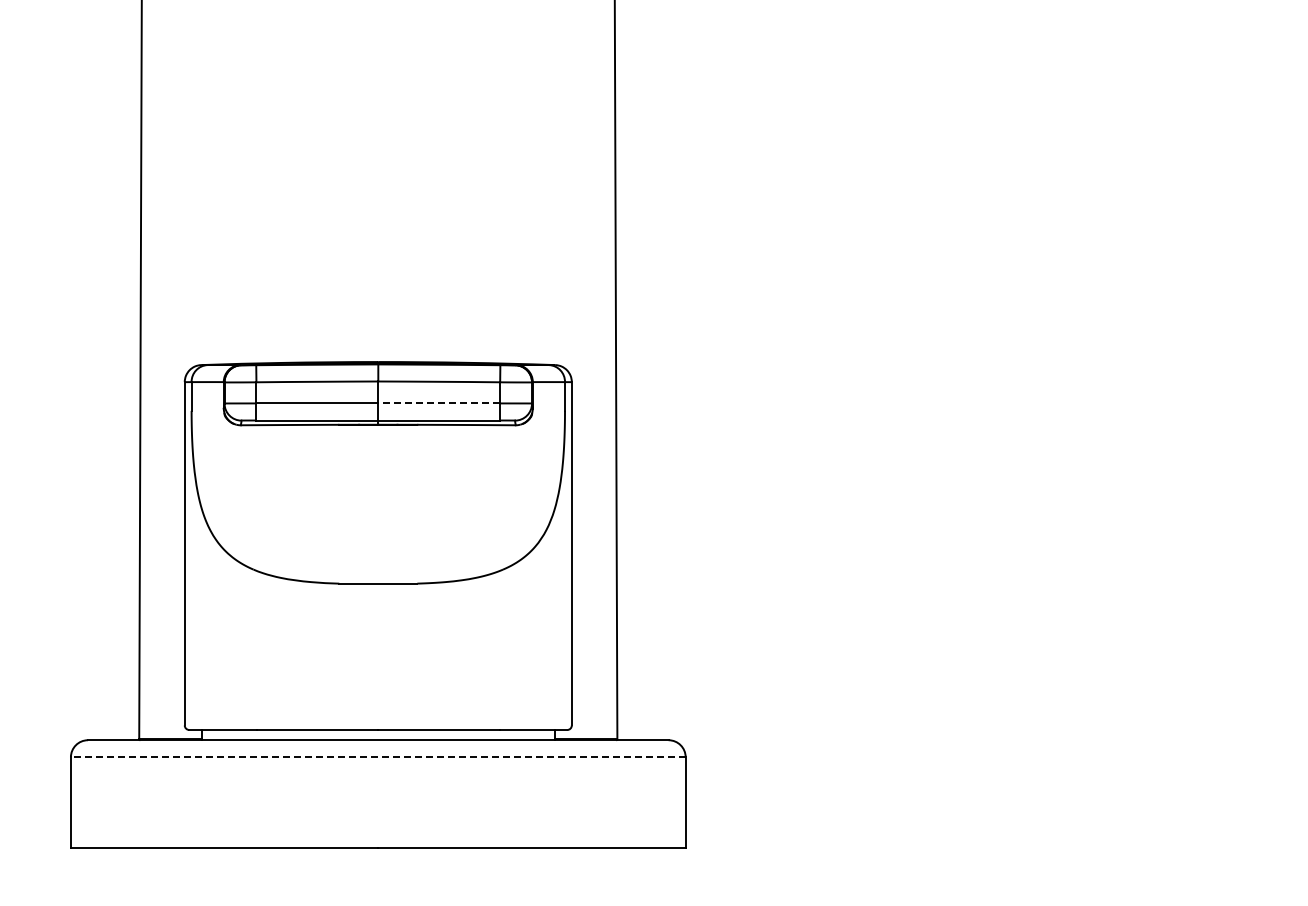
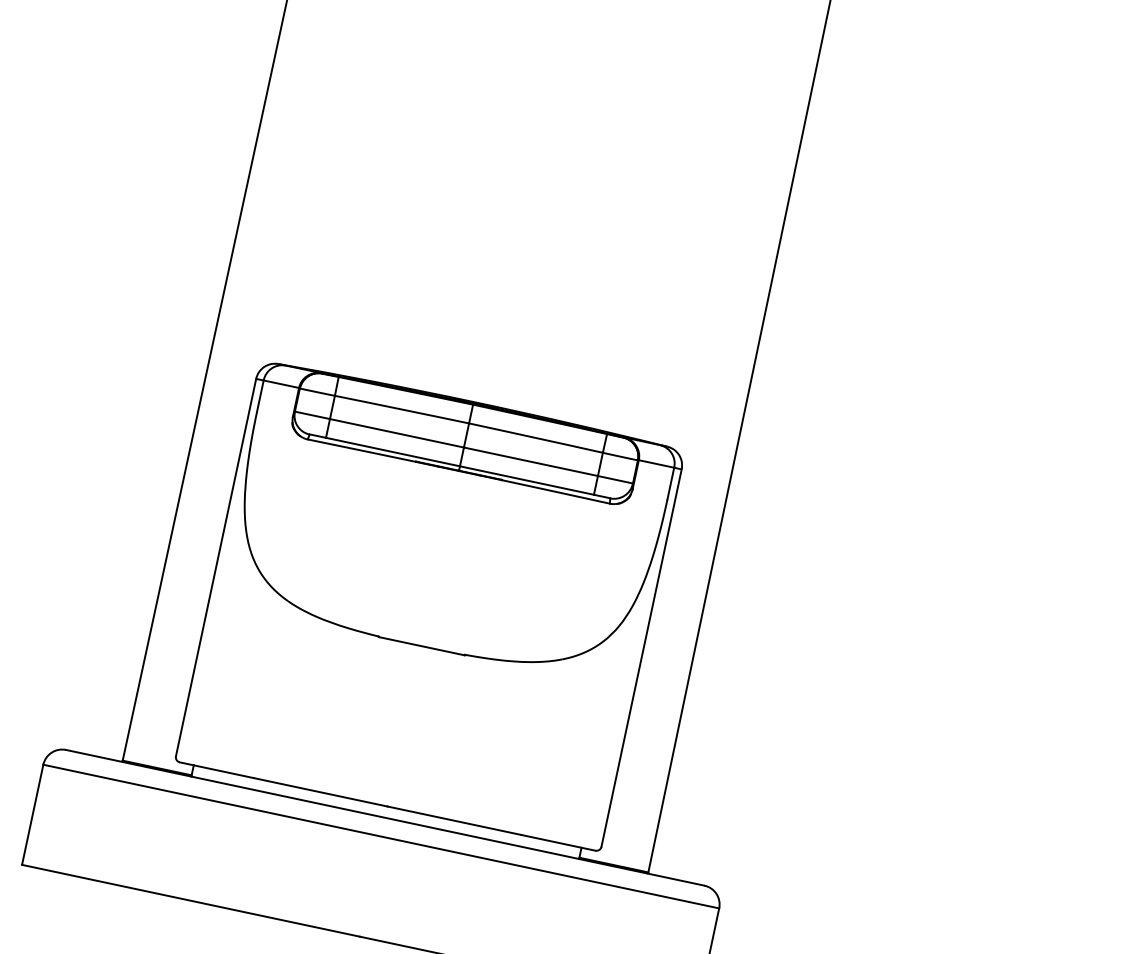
line: (439, 403) -> (531, 461), dashed -> solid
line: (377, 757) -> (380, 836), dashed -> solid

